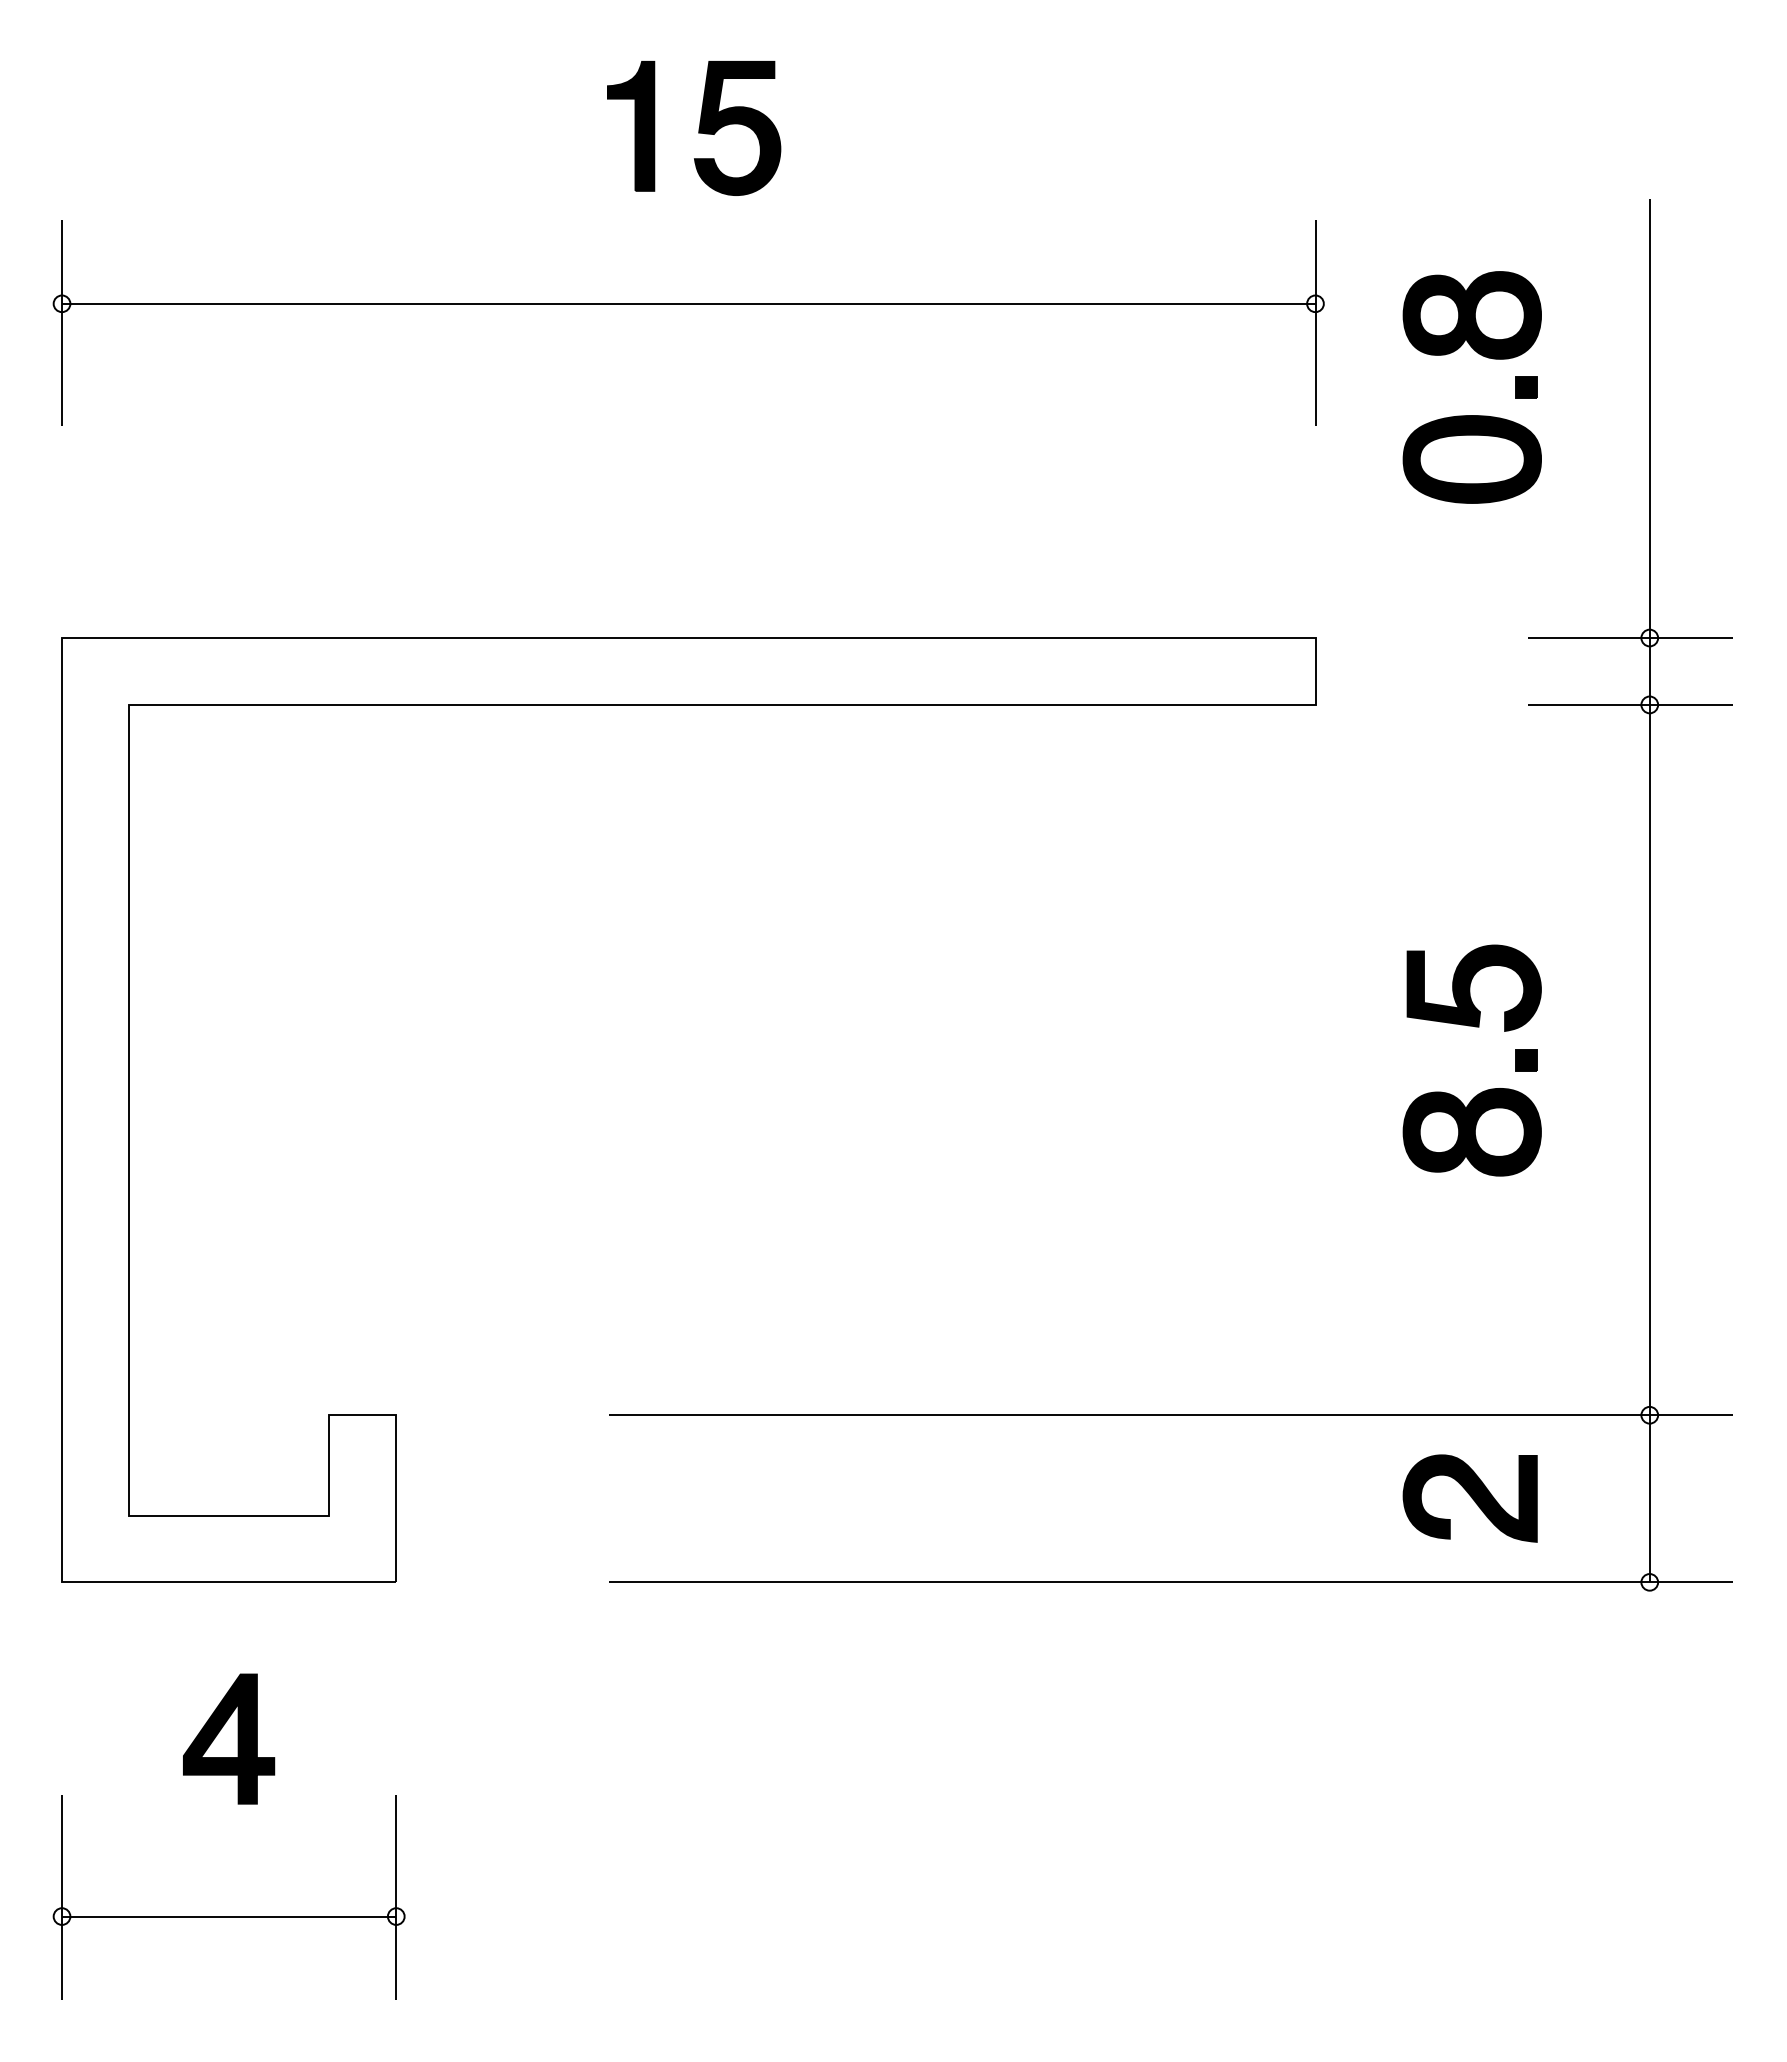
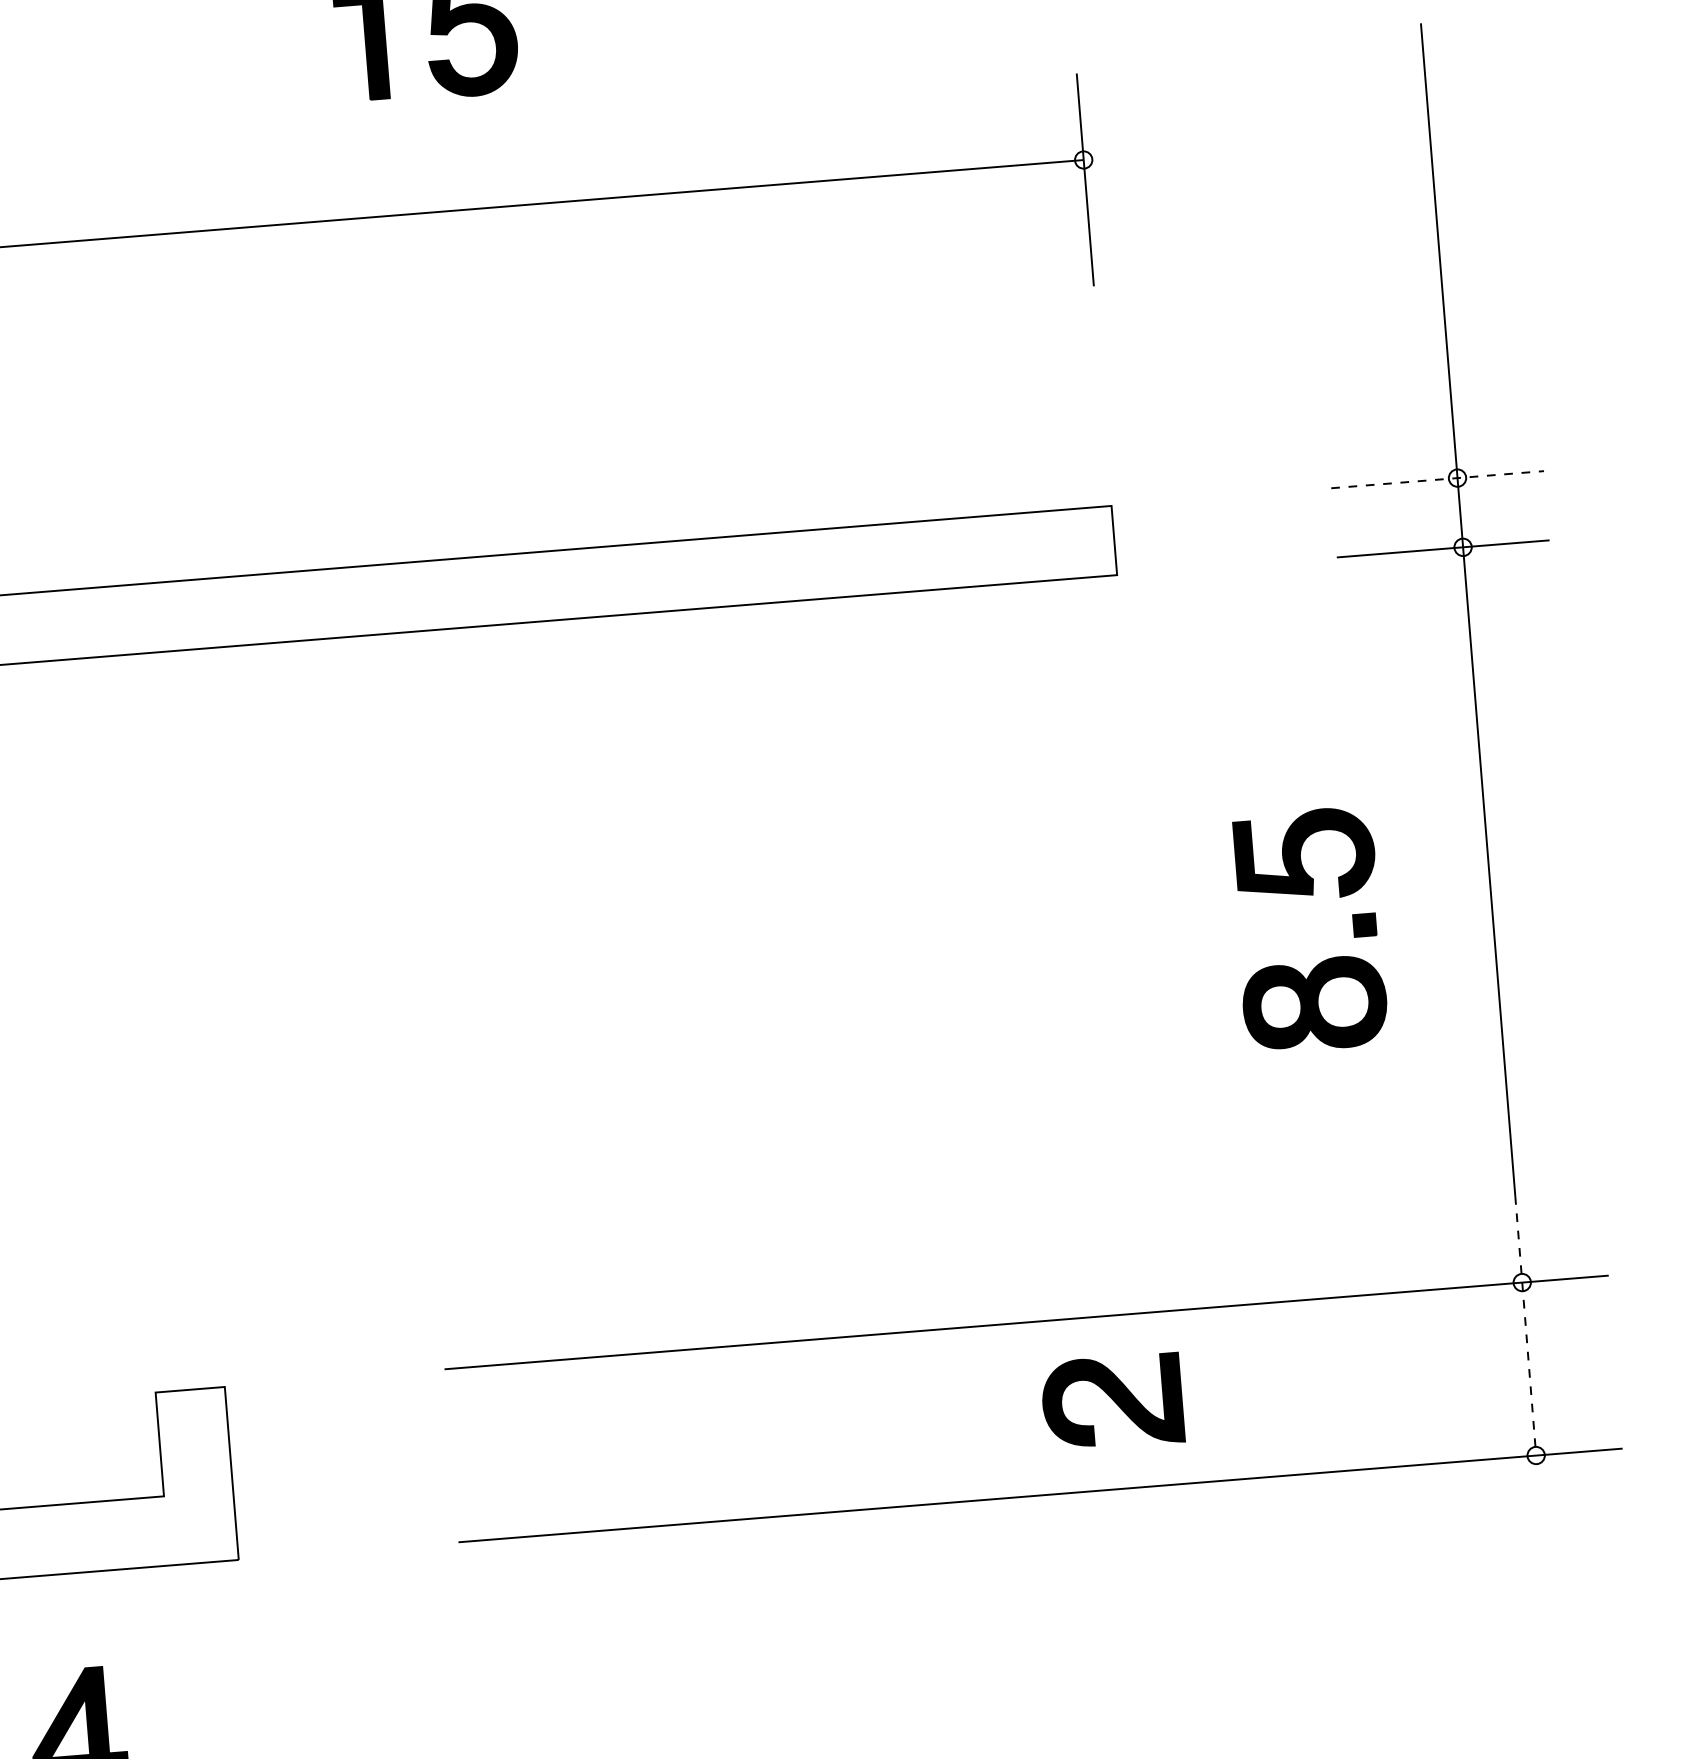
part: (1471, 415) -> (1254, 262), removed
line: (1630, 638) -> (1437, 480), solid -> dashed
line: (1649, 1457) -> (1525, 1326), solid -> dashed
part: (1469, 1498) -> (1111, 1402), moved

